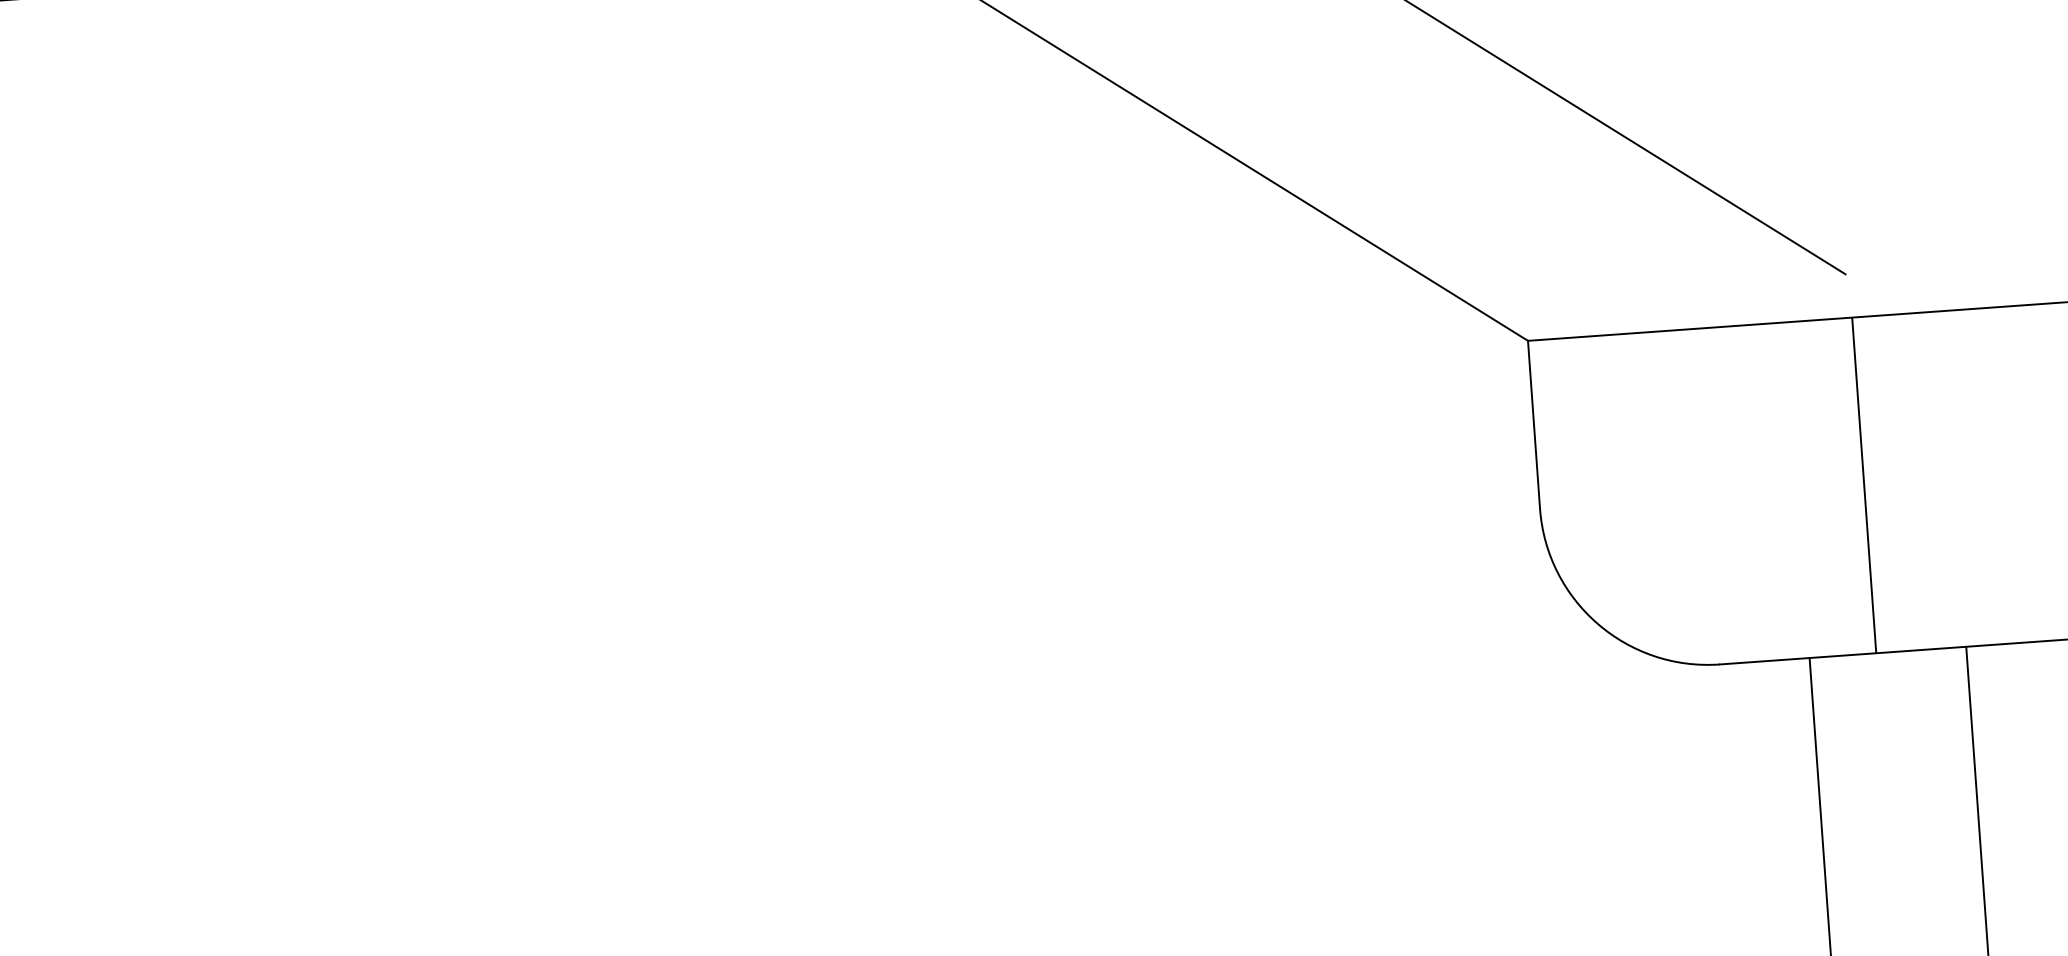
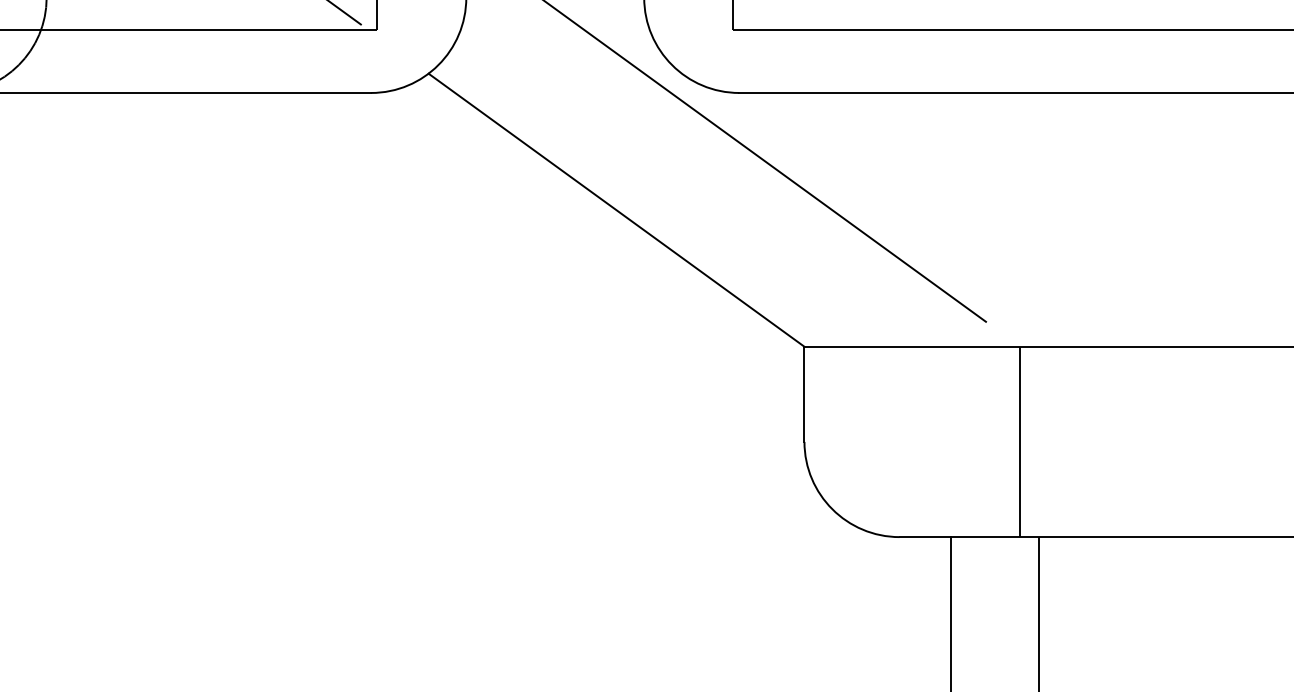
line: (1864, 484) -> (1020, 441), moved

